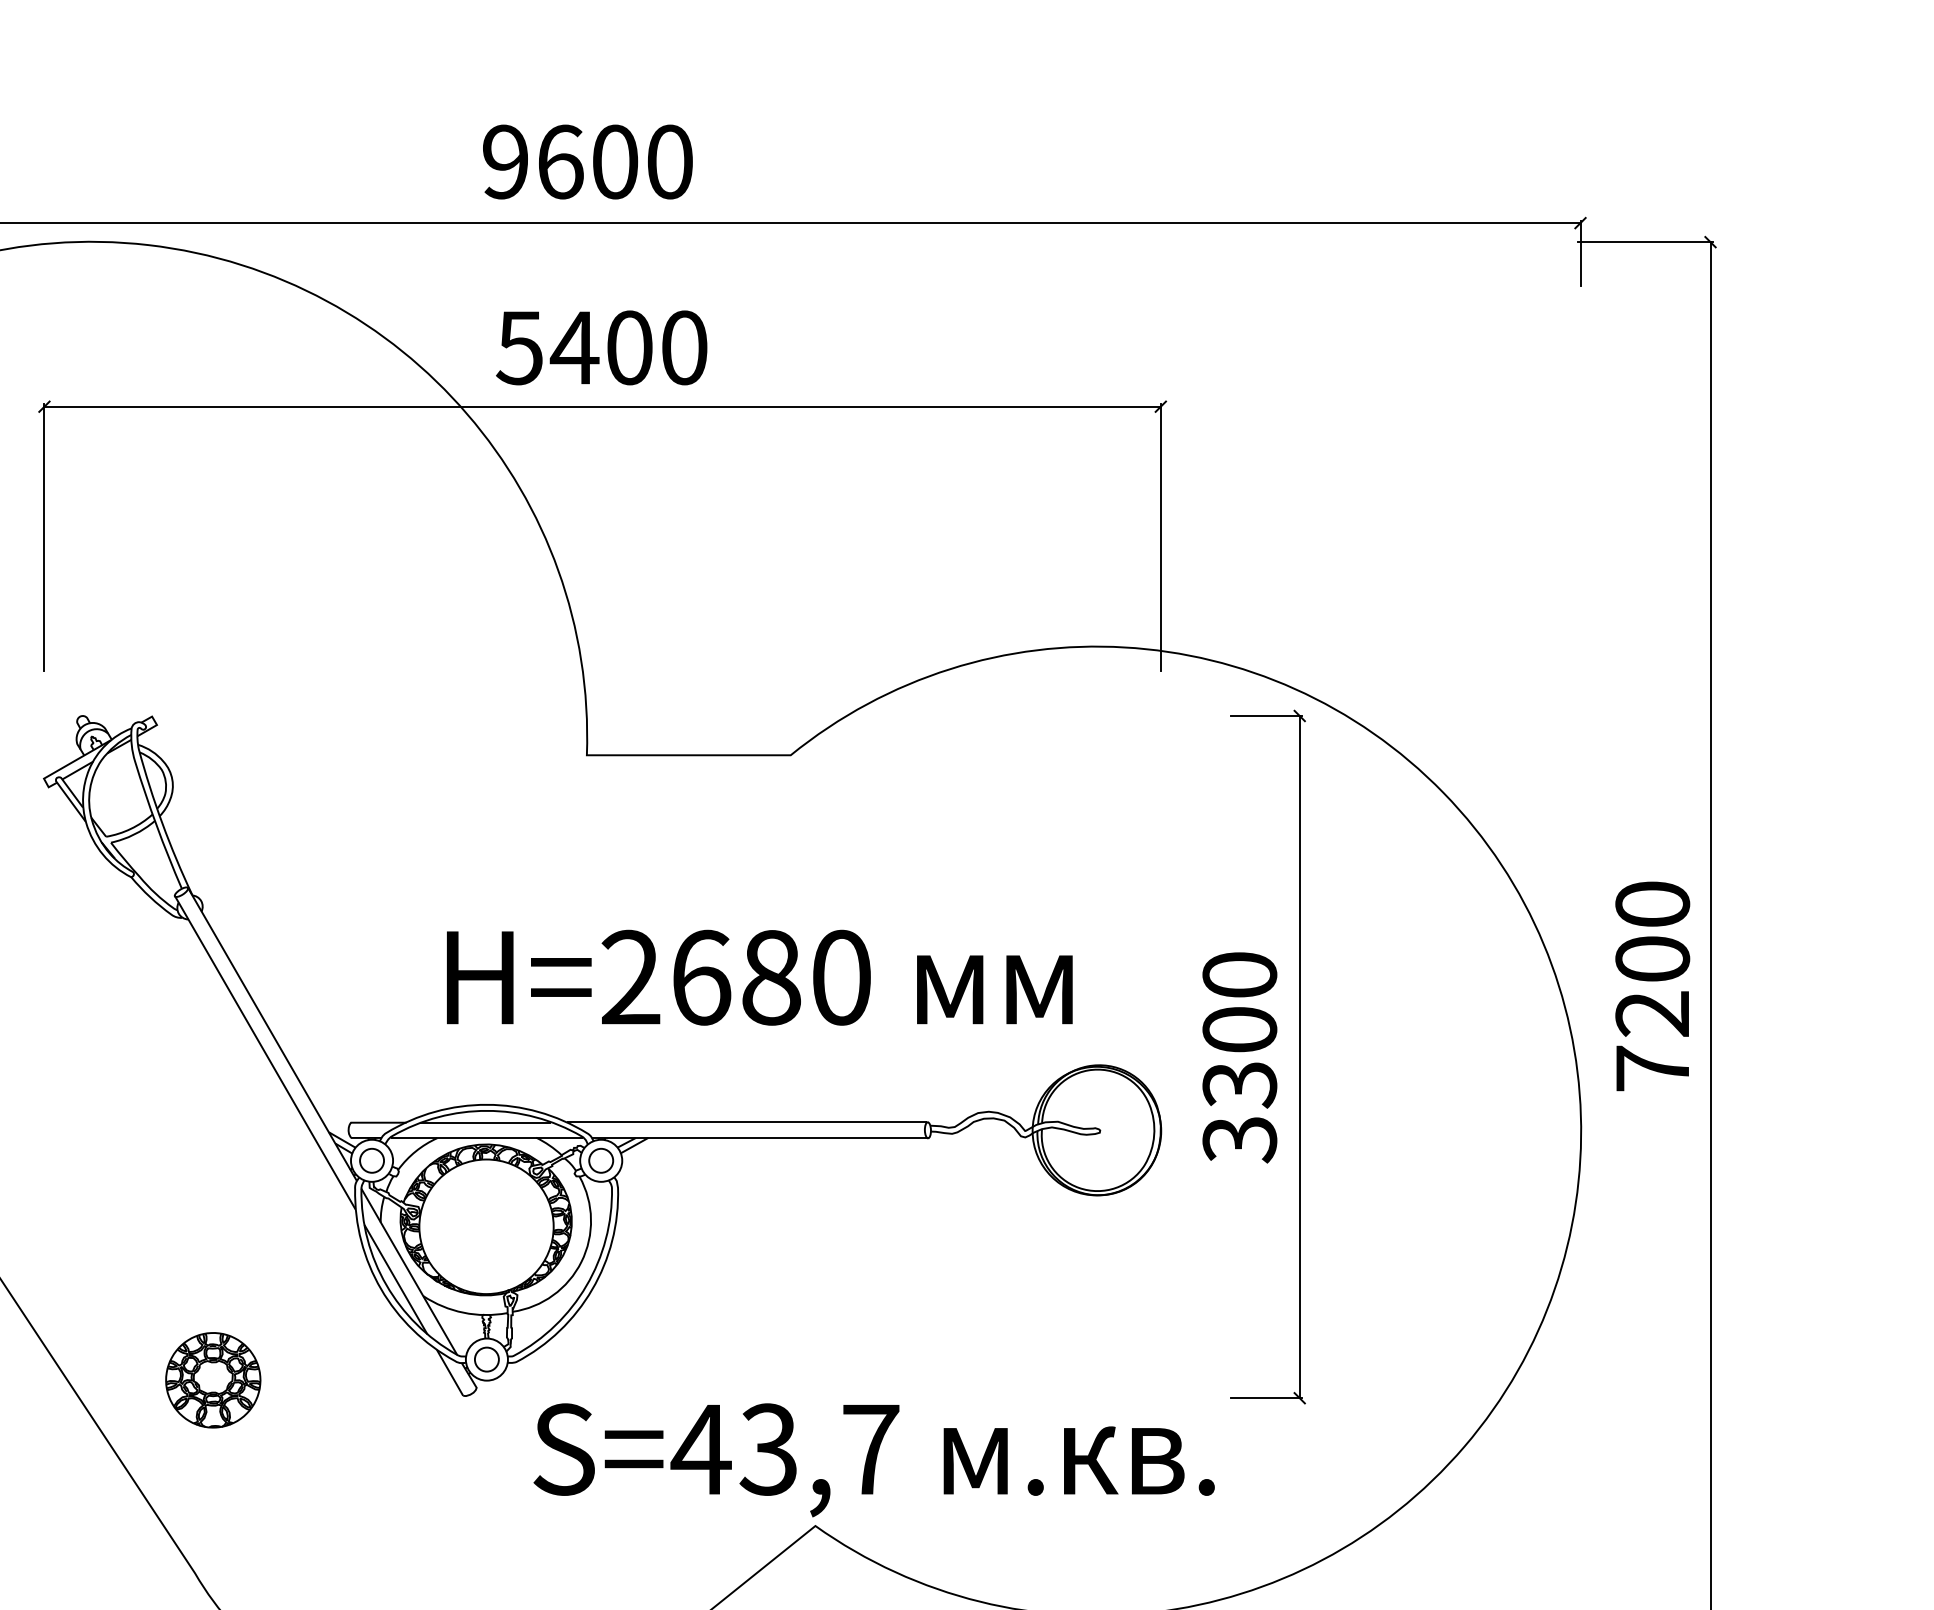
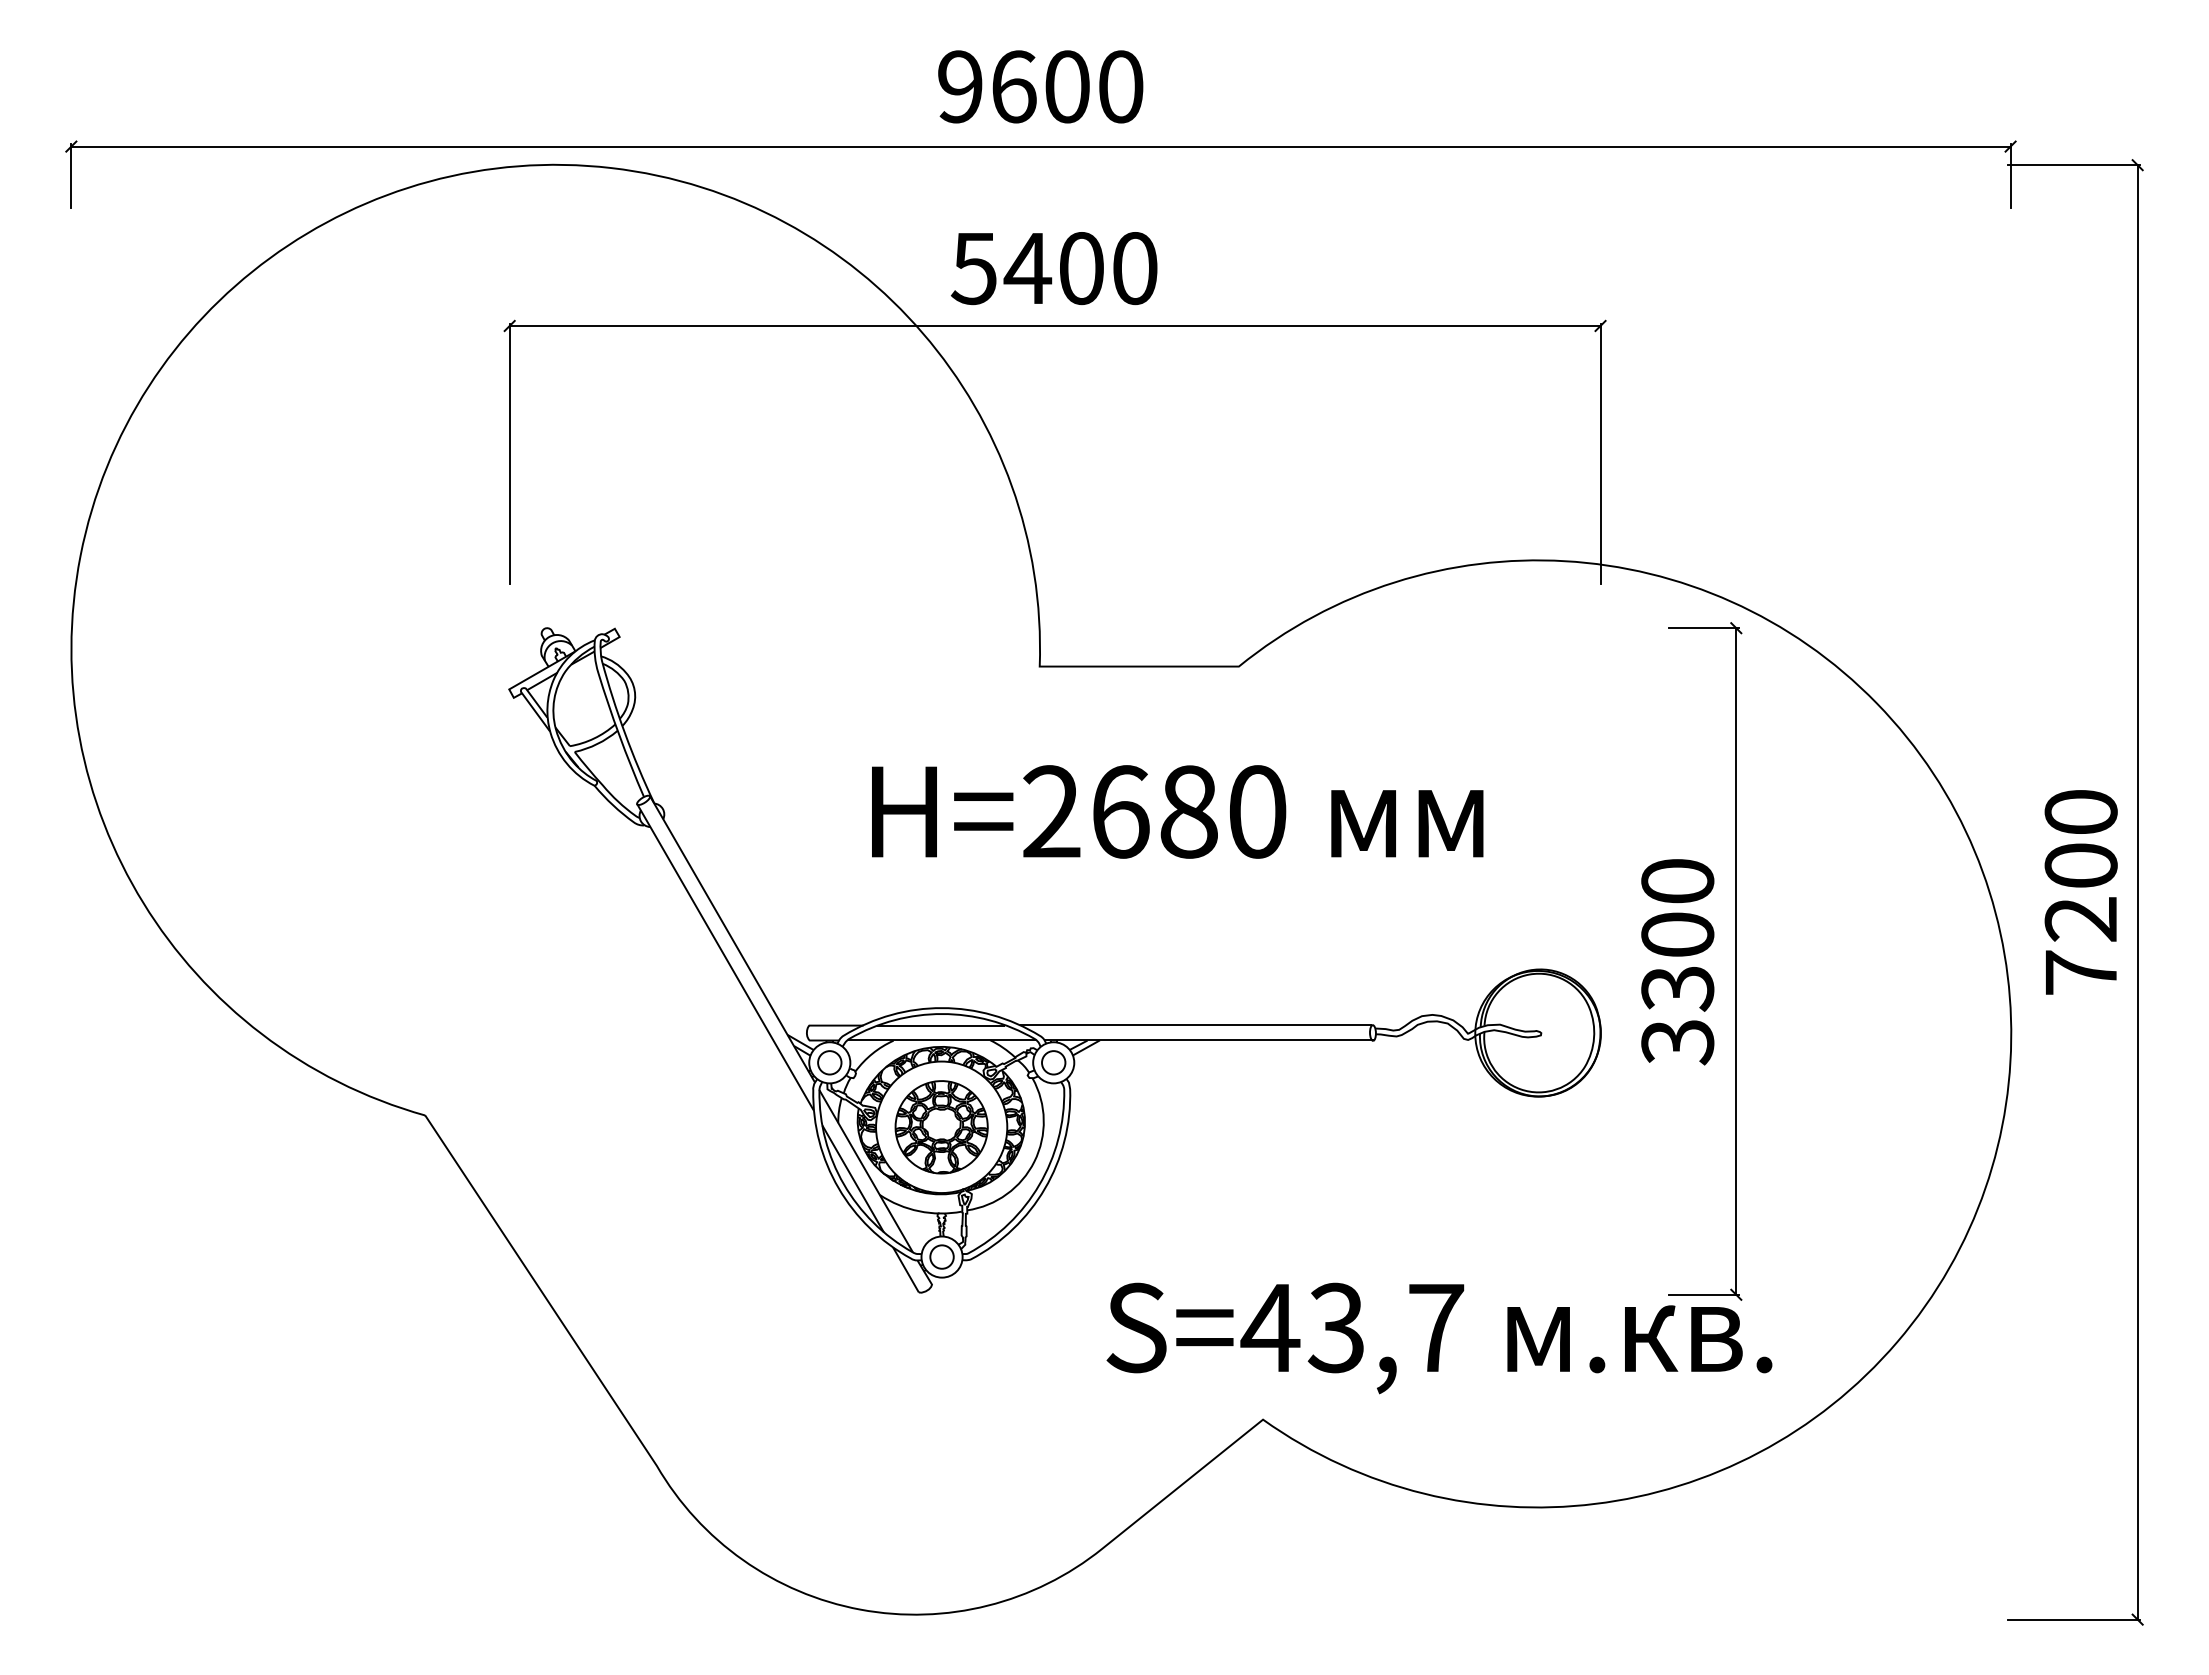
text: (759, 977) -> (1177, 811), moved
part: (213, 1380) -> (941, 1127), moved
text: (874, 1460) -> (1439, 1338), moved

